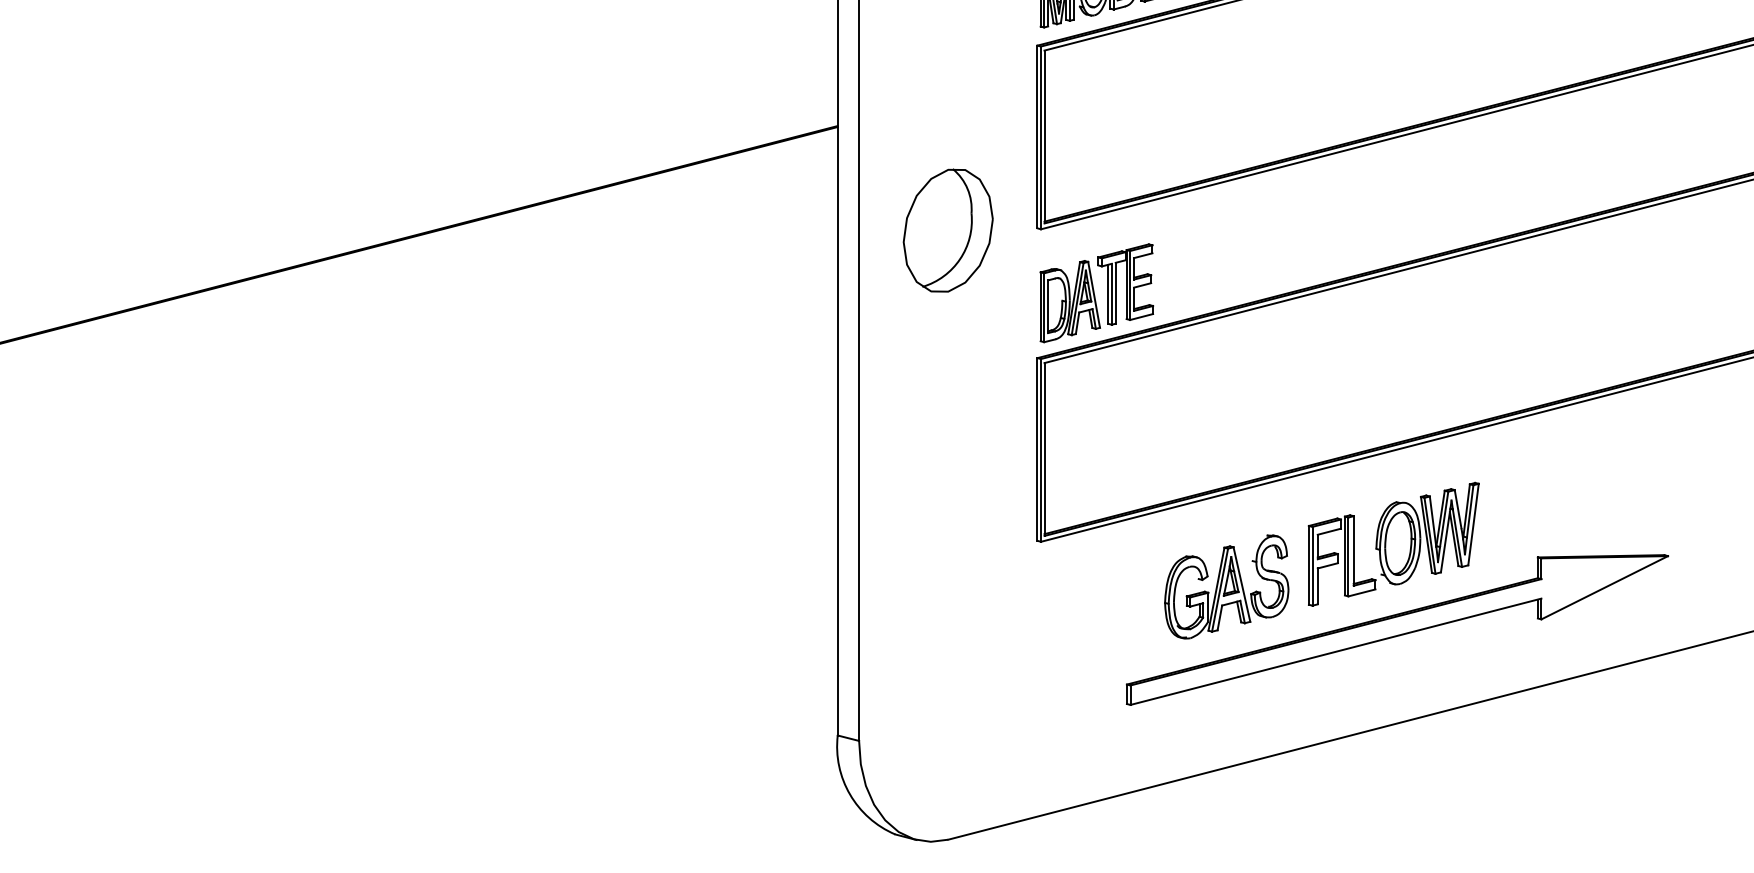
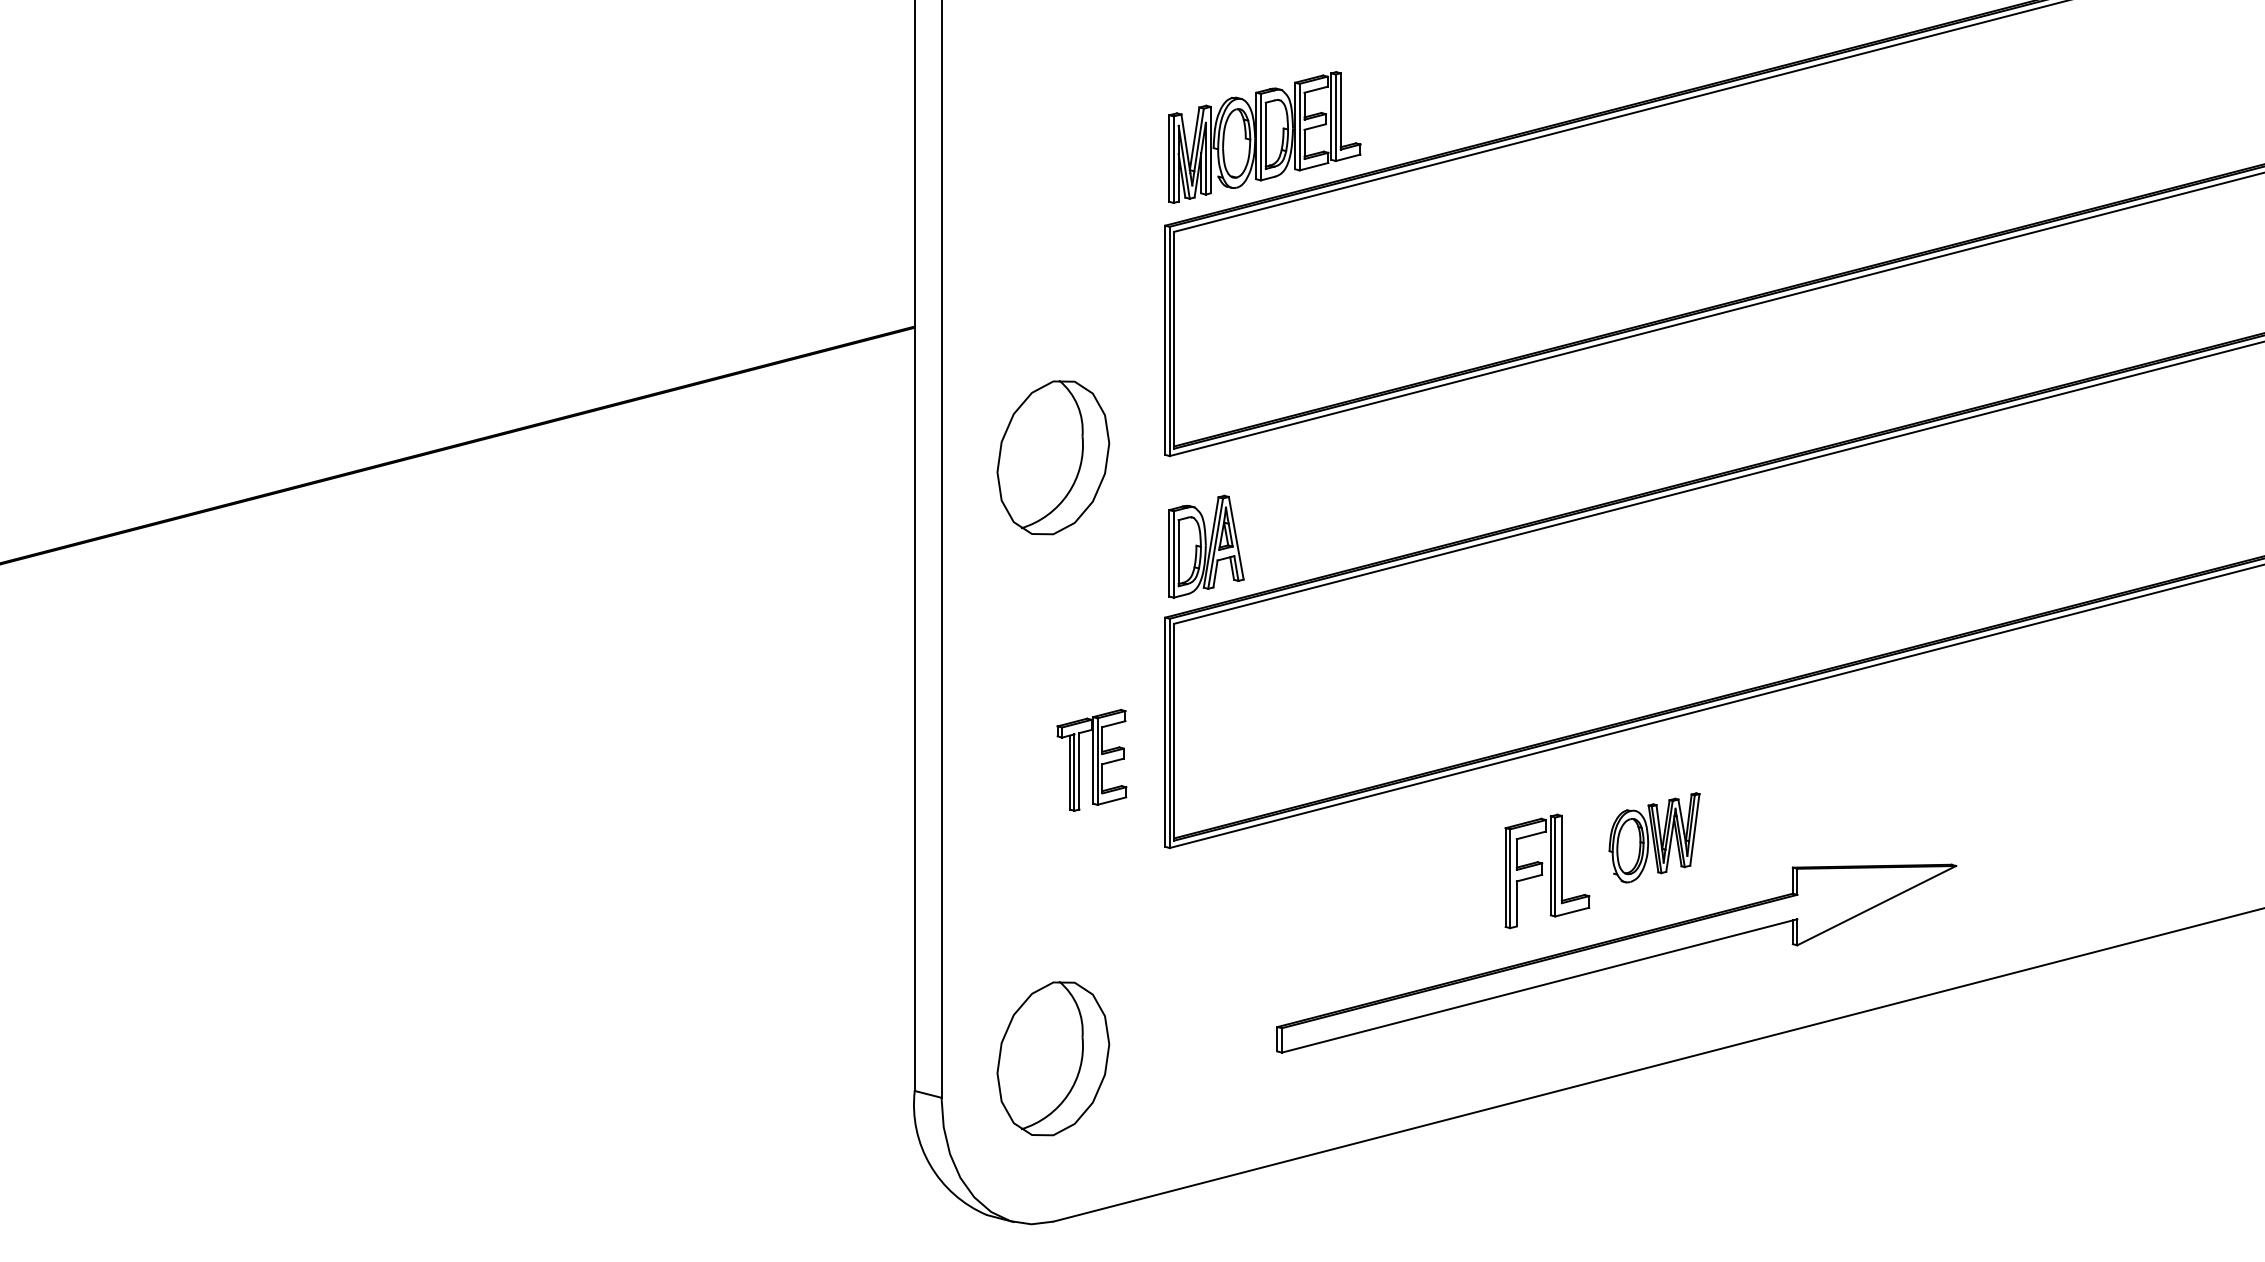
part: (1125, 284) -> (1091, 760), moved
part: (1427, 533) -> (1654, 837), size x0.7
part: (1226, 586) -> (1402, 904), removed
part: (948, 709) -> (1053, 1058), added

